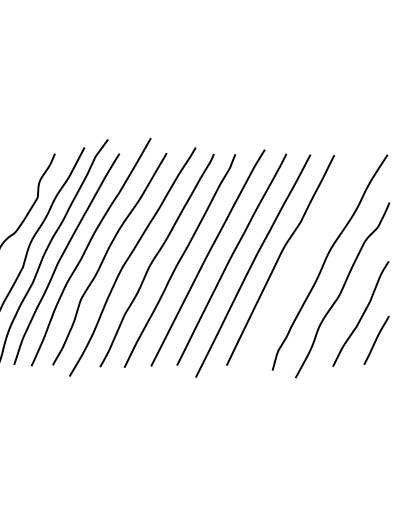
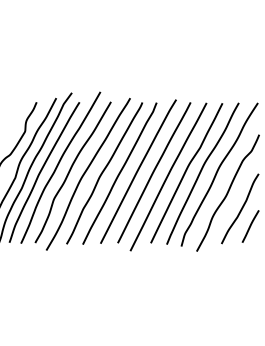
curve: (302, 259) -> (201, 172), added

